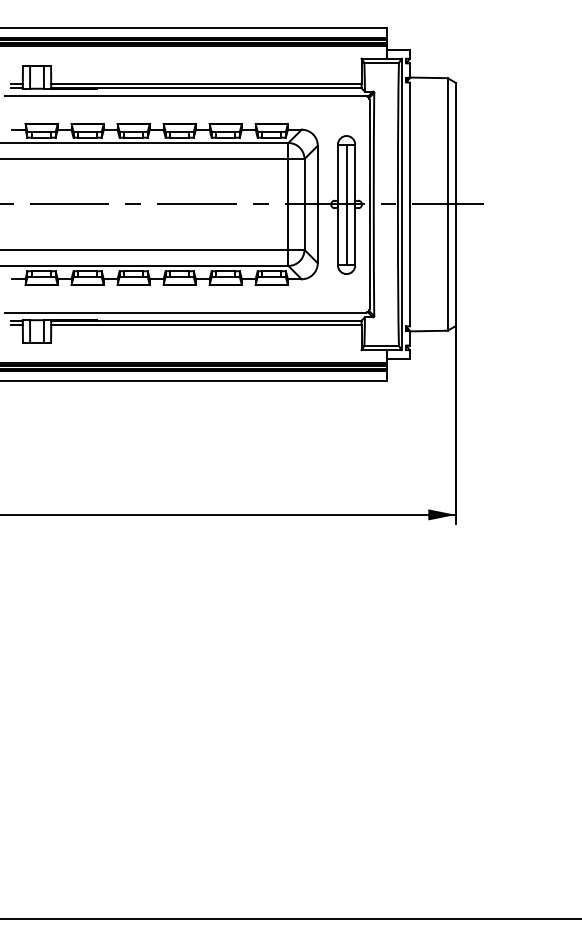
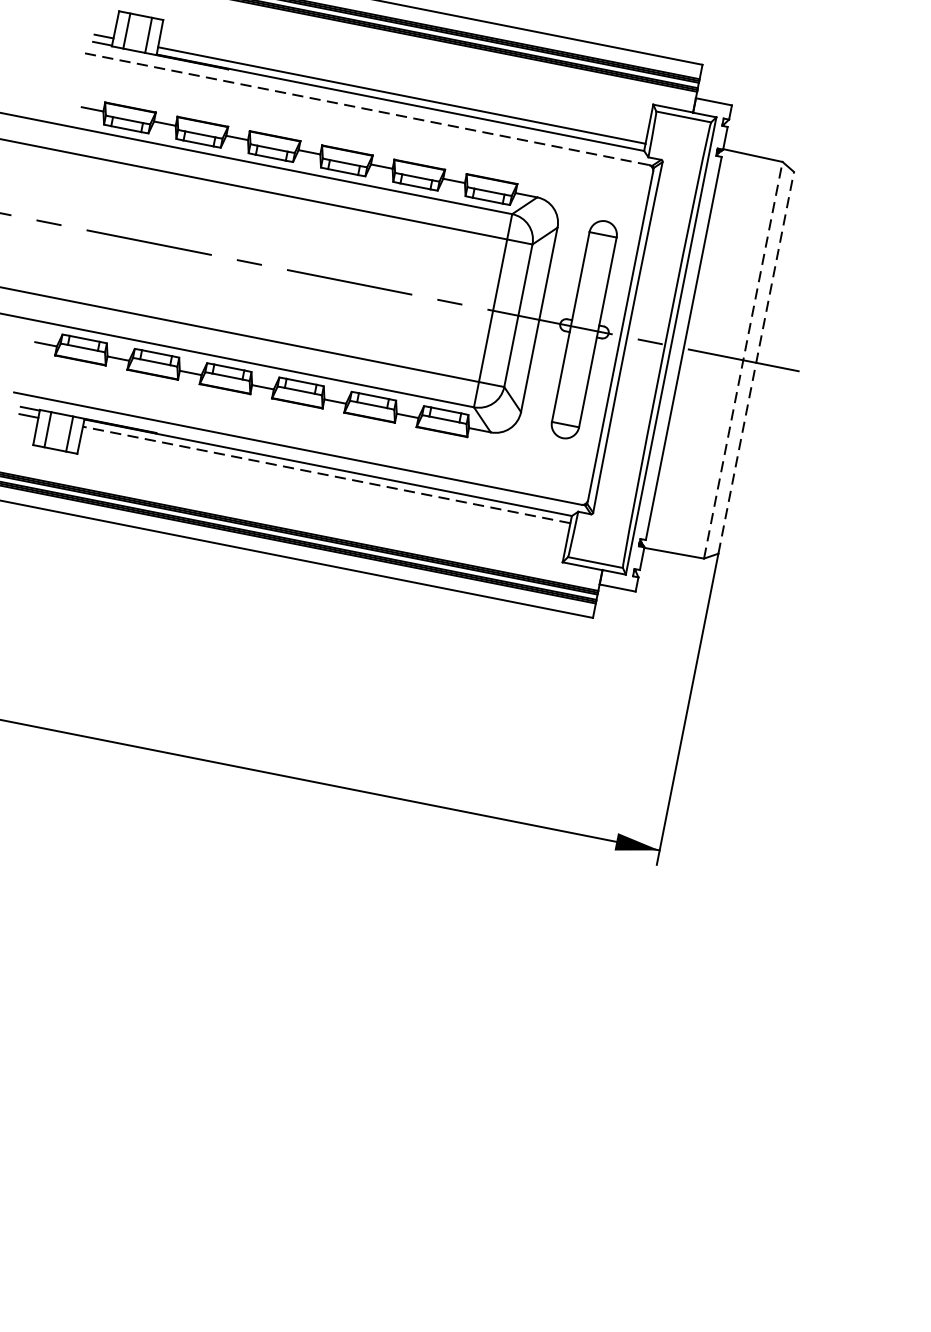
line: (185, 96) -> (365, 109), solid -> dashed
line: (447, 203) -> (743, 358), solid -> dashed
line: (346, 204) -> (584, 328), removed
line: (455, 204) -> (755, 362), solid -> dashed
line: (205, 325) -> (325, 475), solid -> dashed

